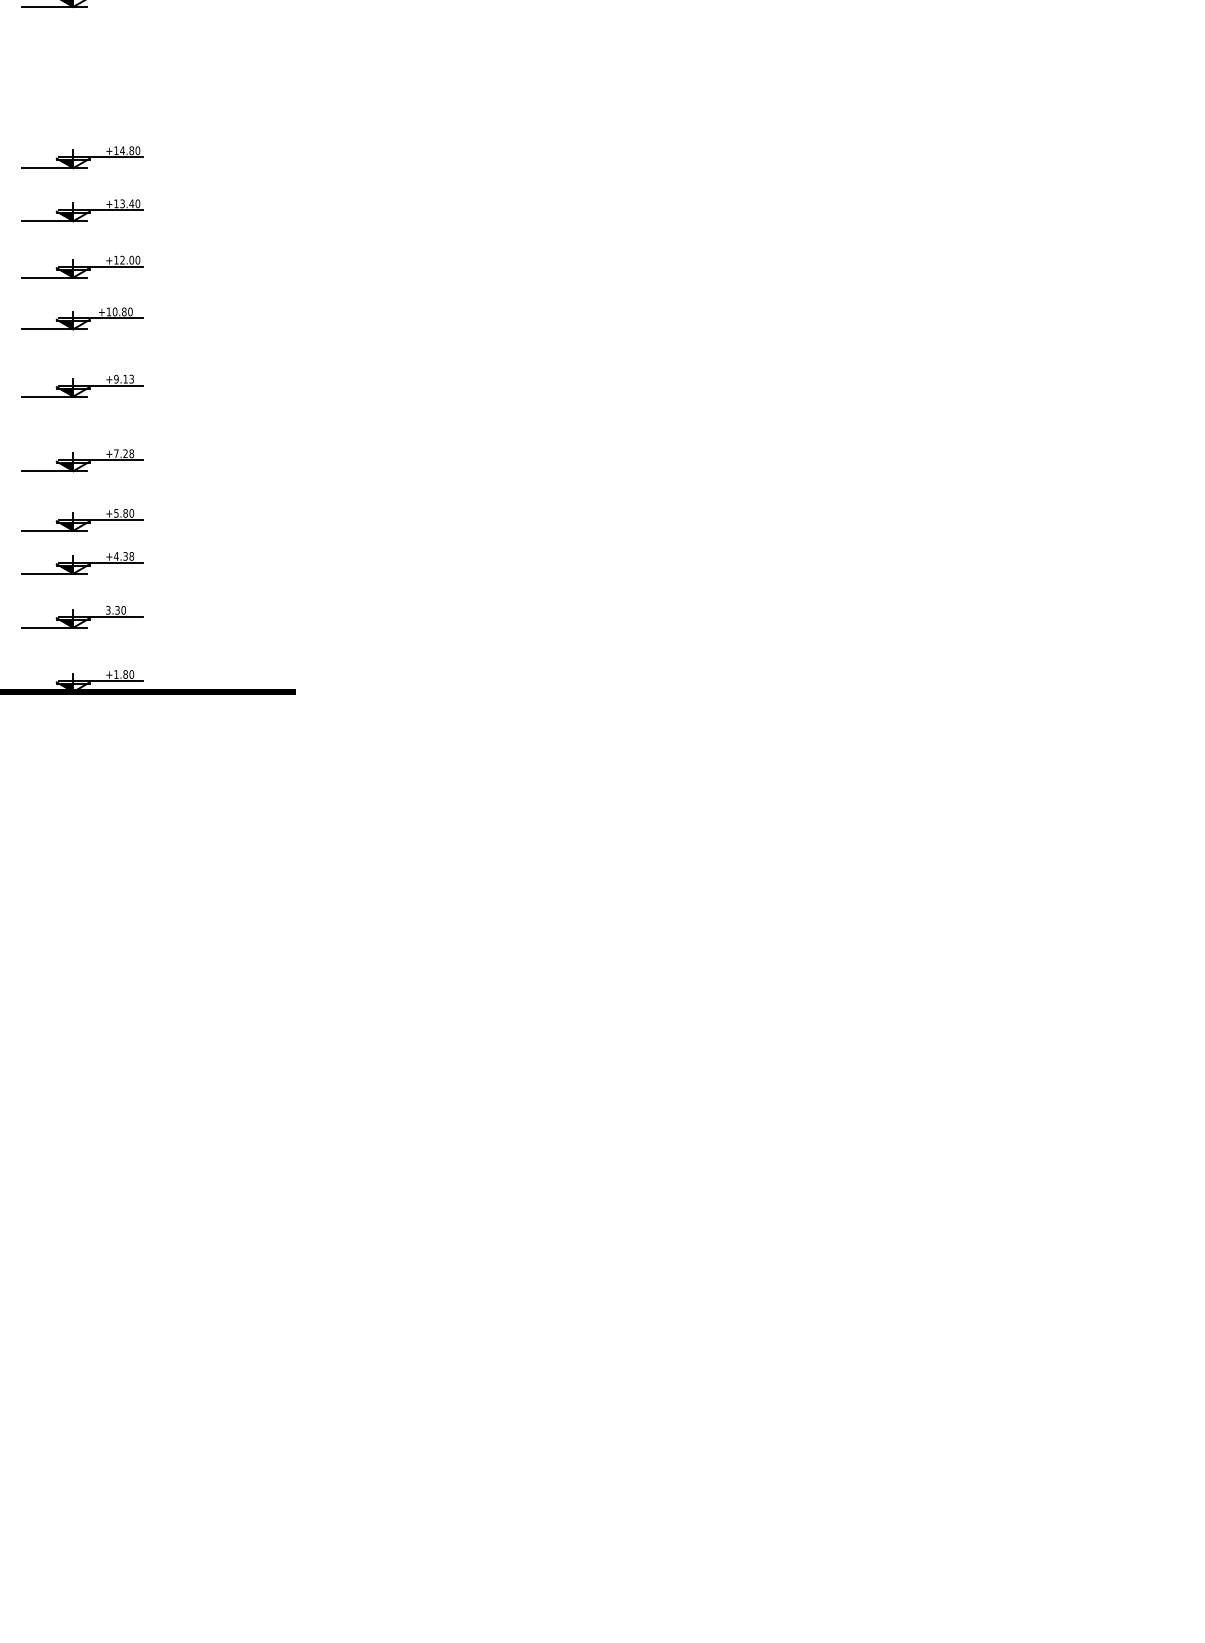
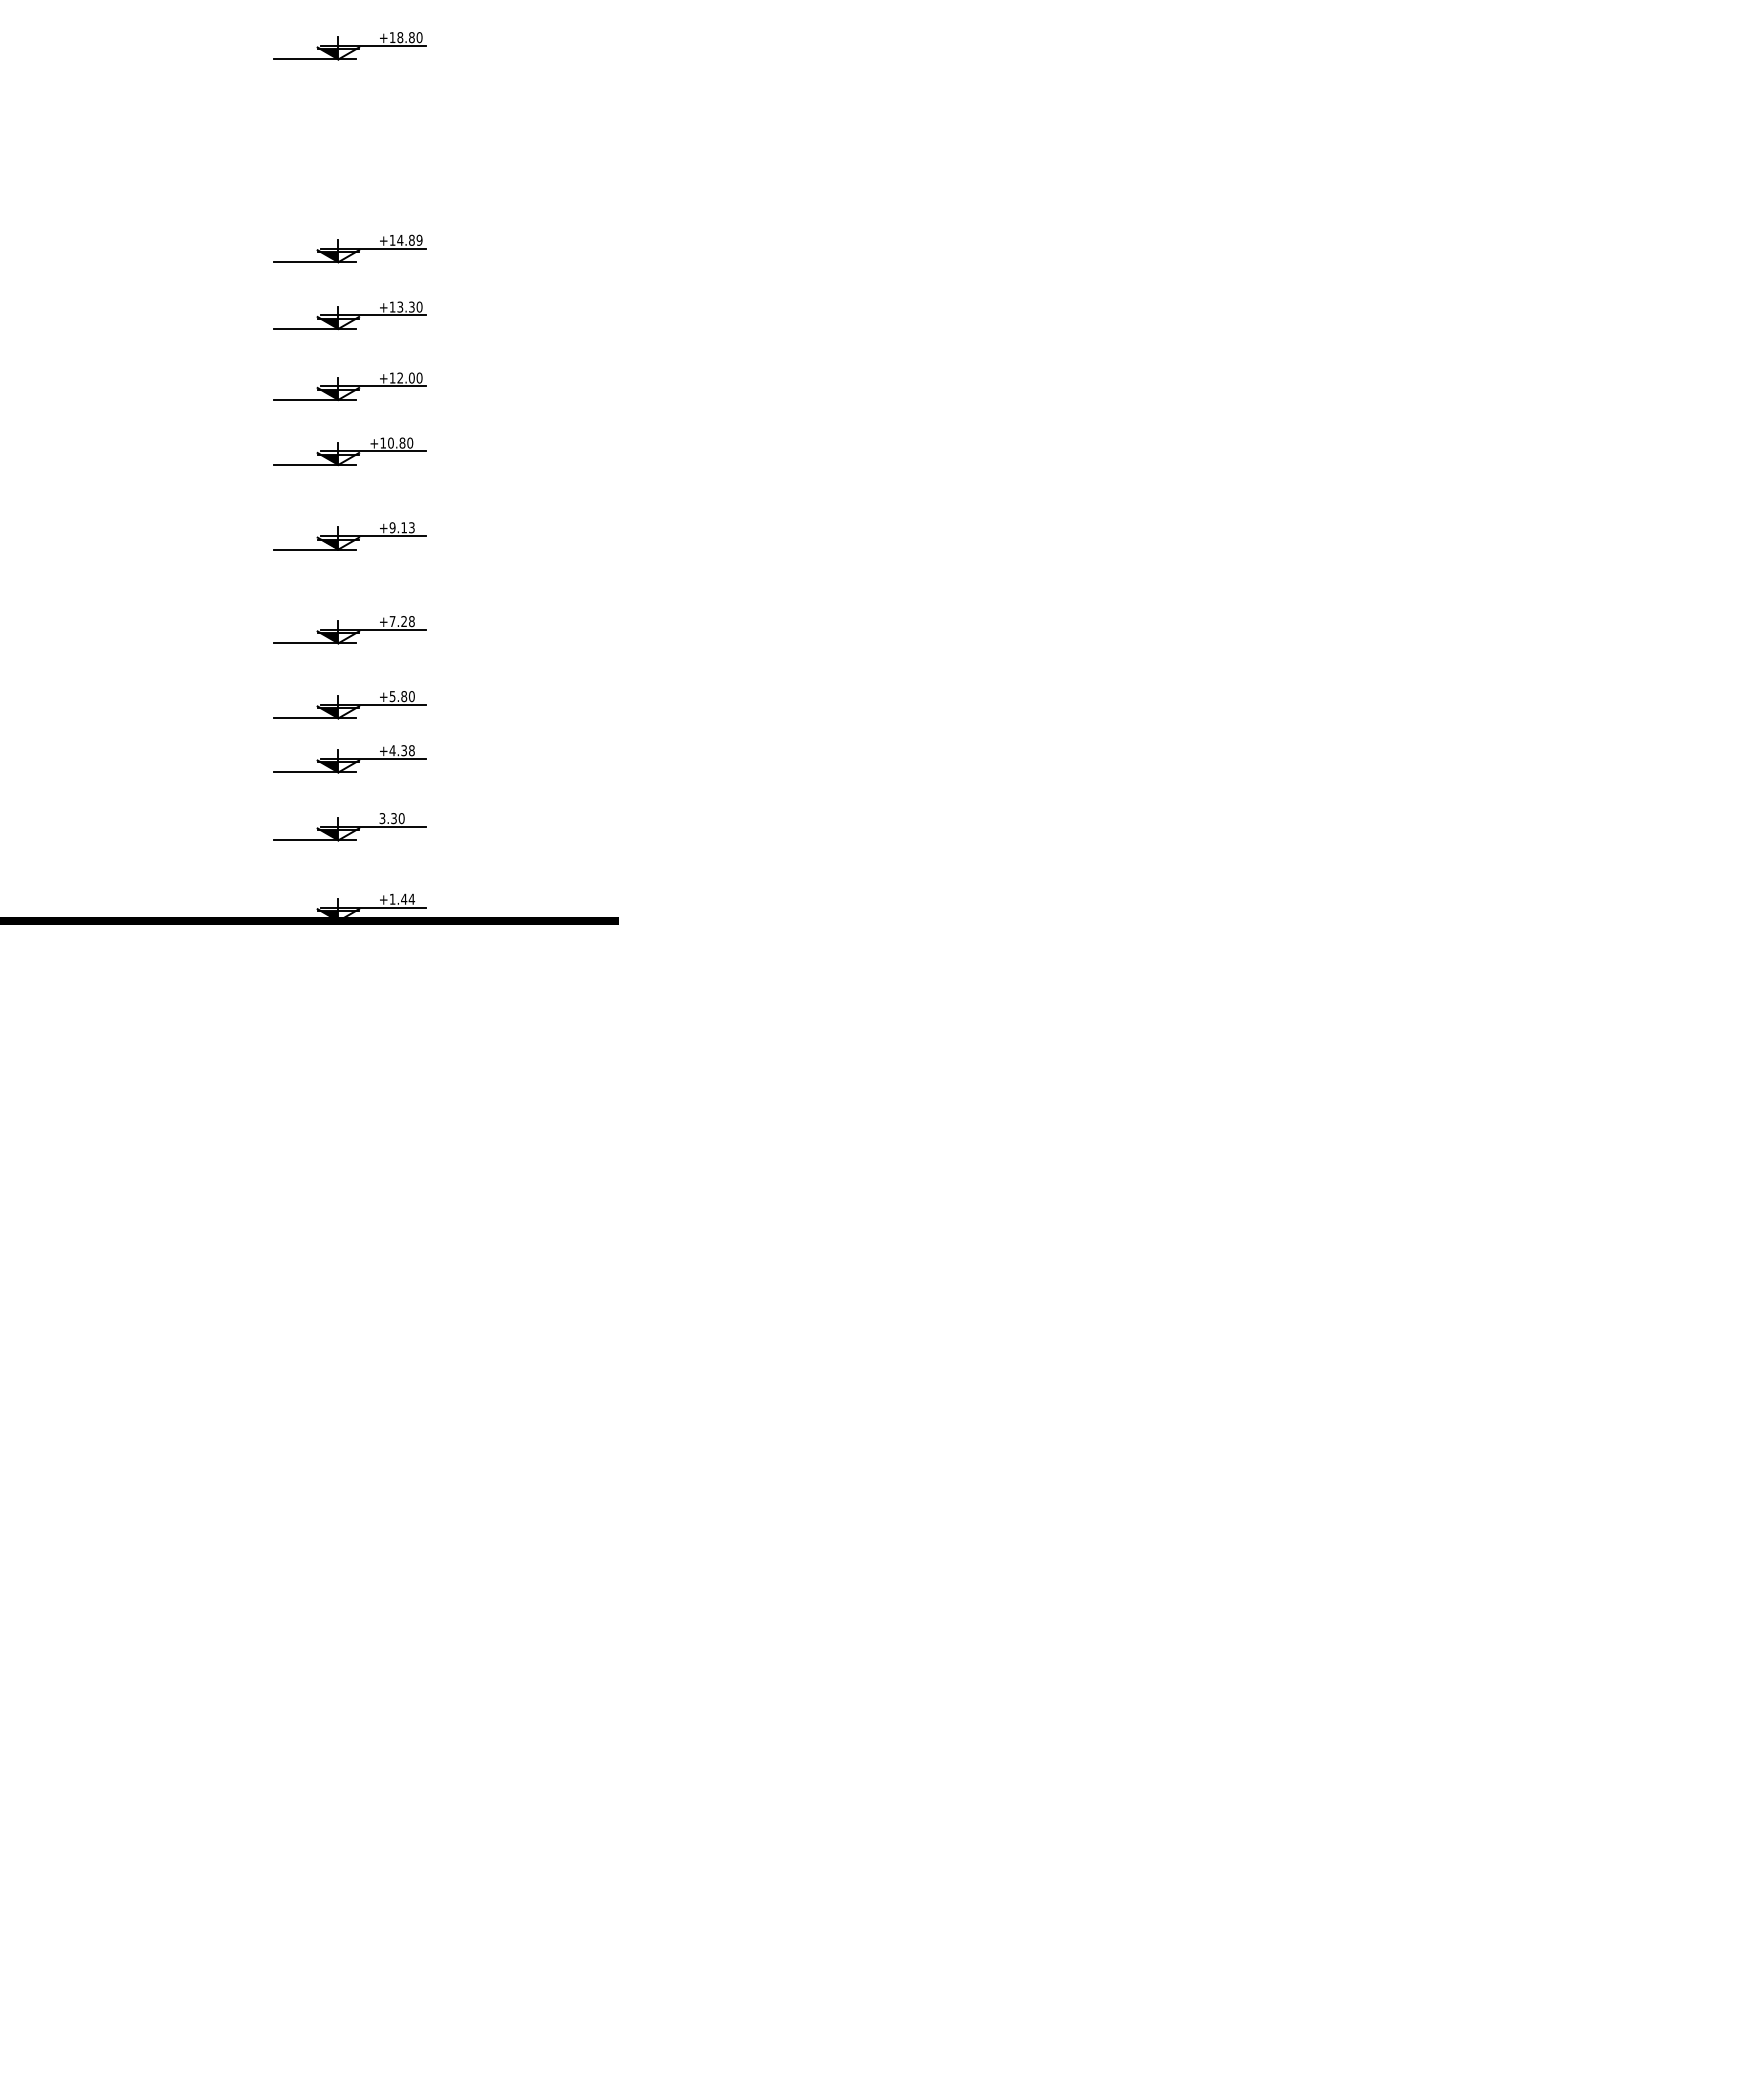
text: (137, 150) -> (419, 240), +14.80 -> +14.89
text: (131, 203) -> (411, 306), +13.40 -> +13.30
text: (129, 673) -> (408, 898), +1.80 -> +1.44

